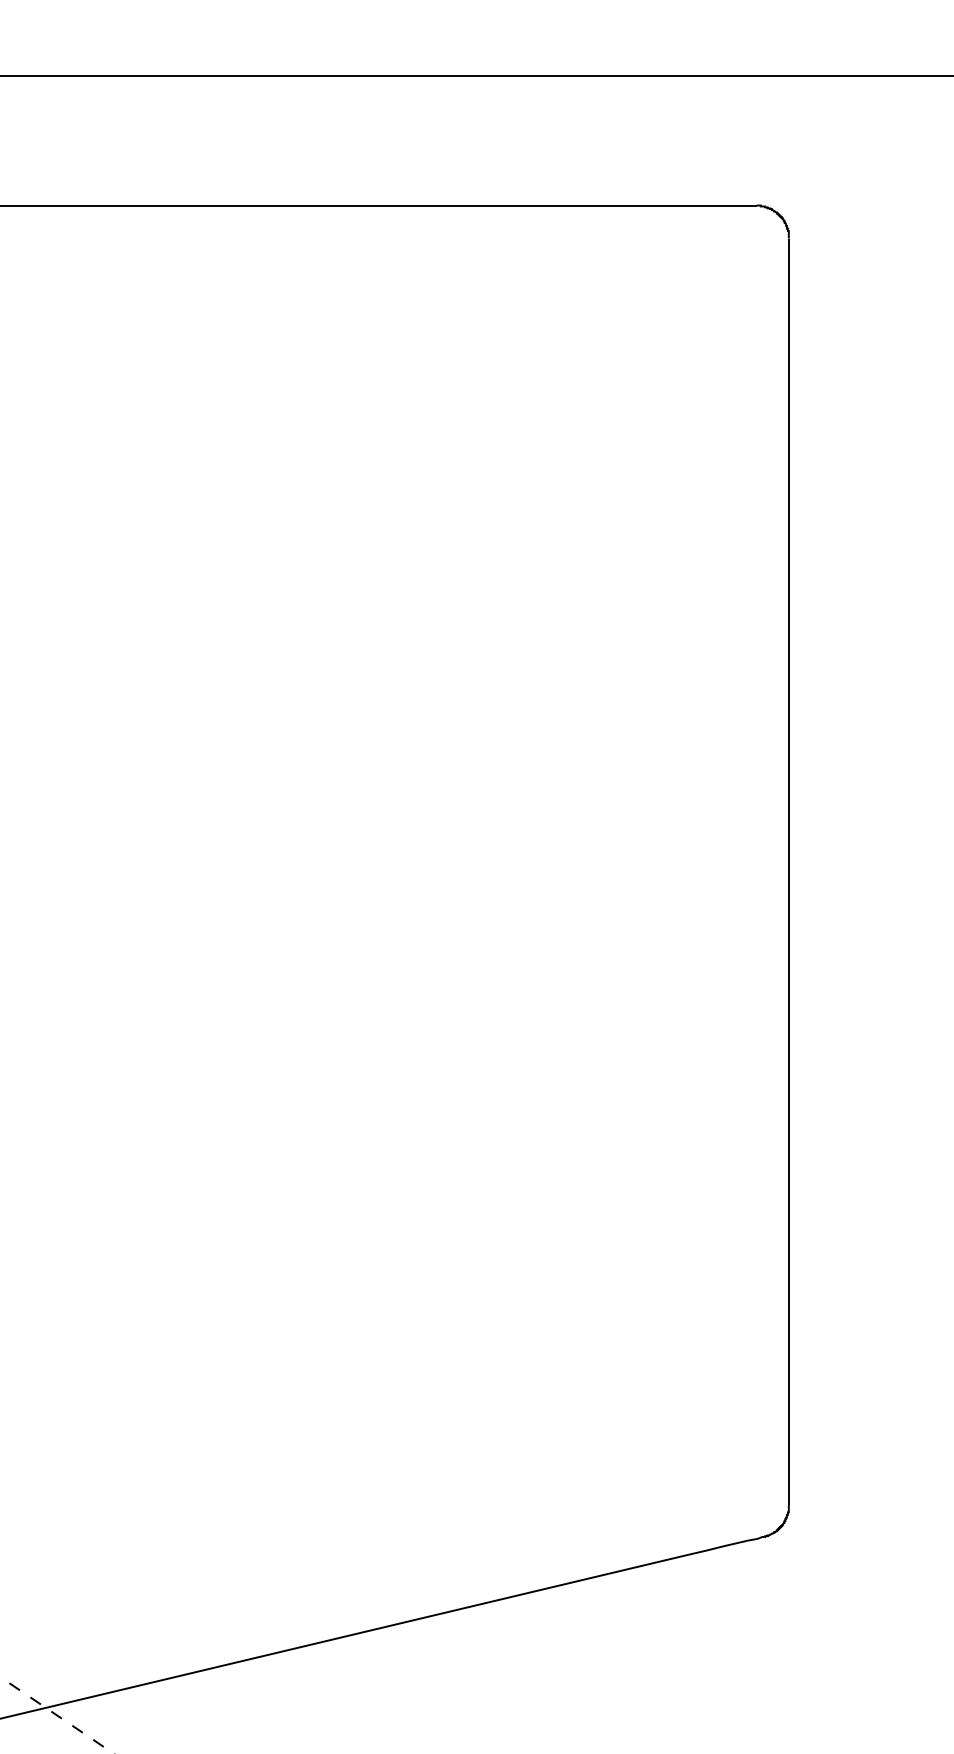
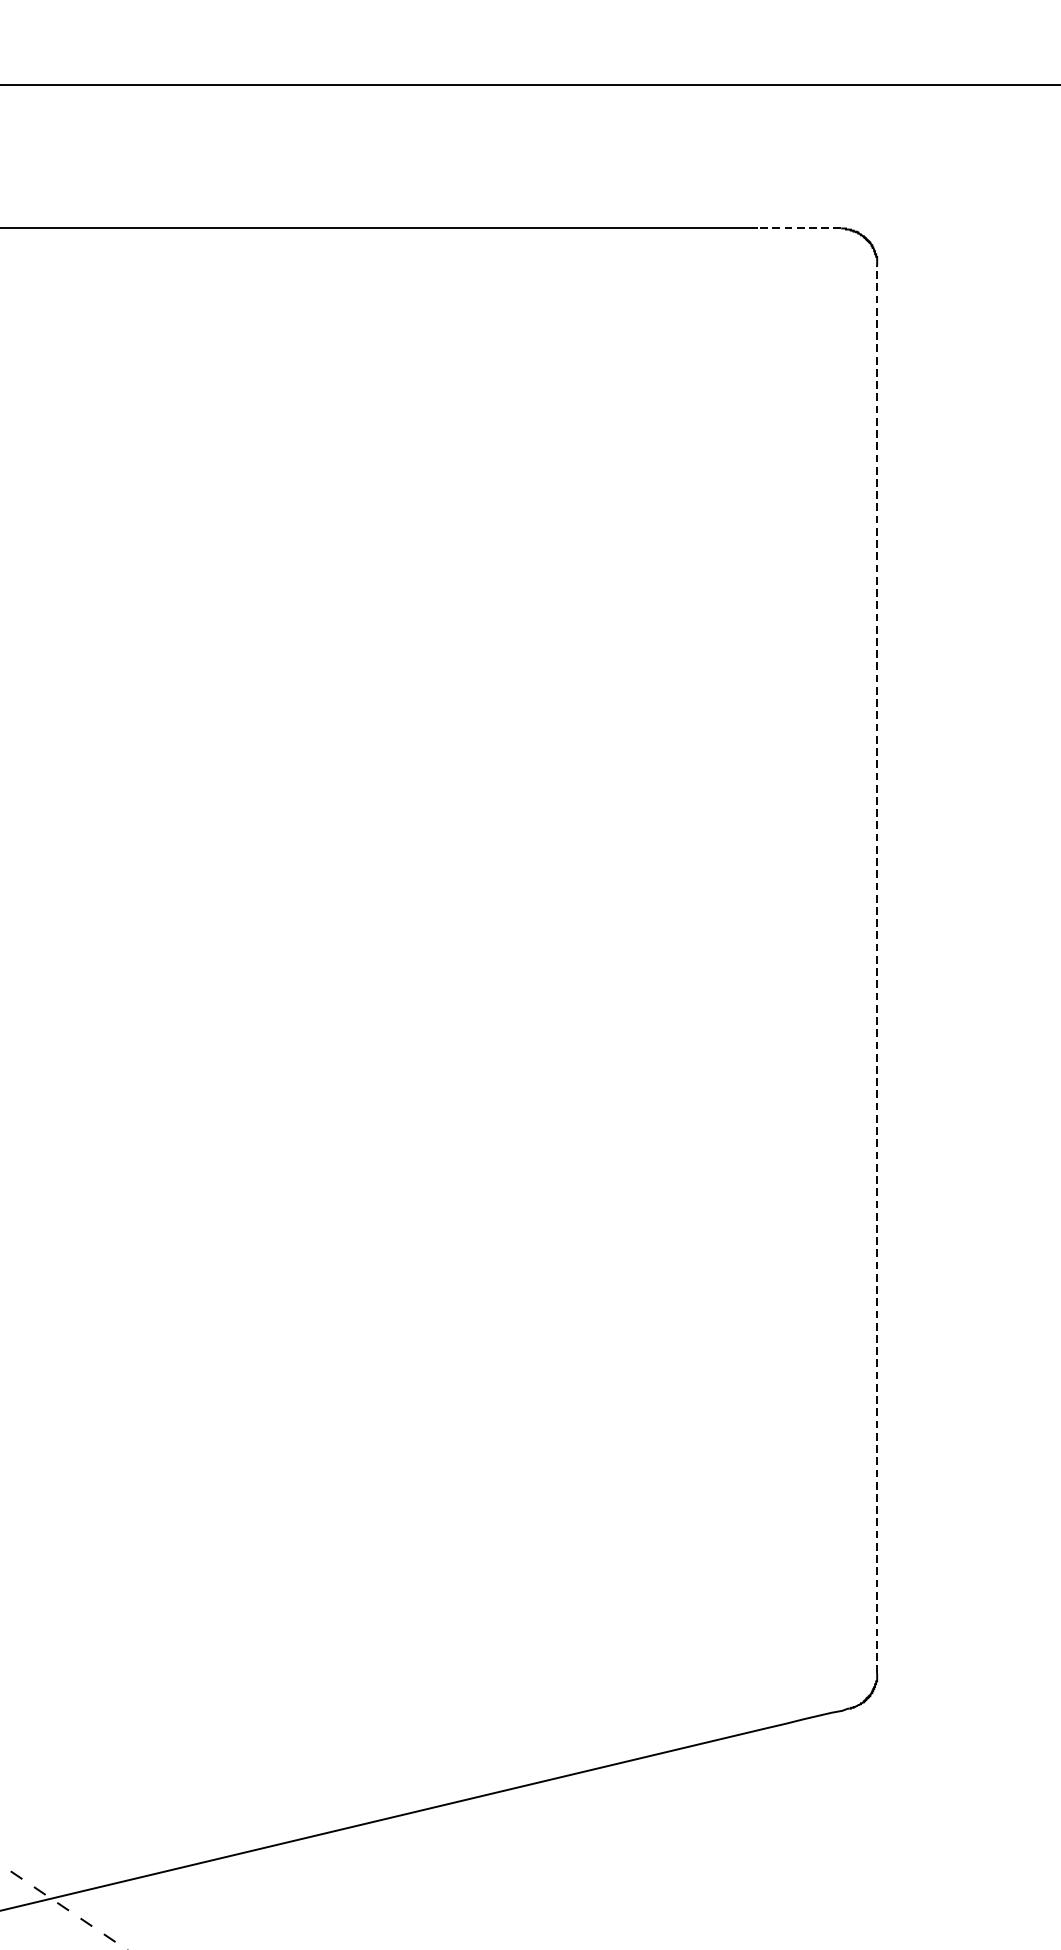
line: (718, 205) -> (798, 228), solid -> dashed
line: (788, 871) -> (876, 968), solid -> dashed

